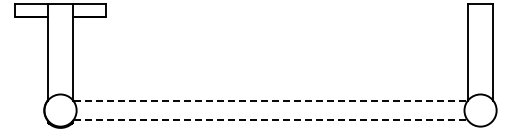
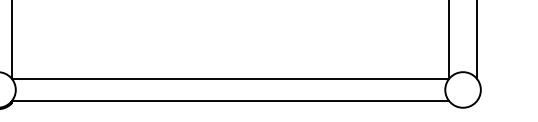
line: (271, 101) -> (231, 79), dashed -> solid
line: (271, 120) -> (231, 100), dashed -> solid

